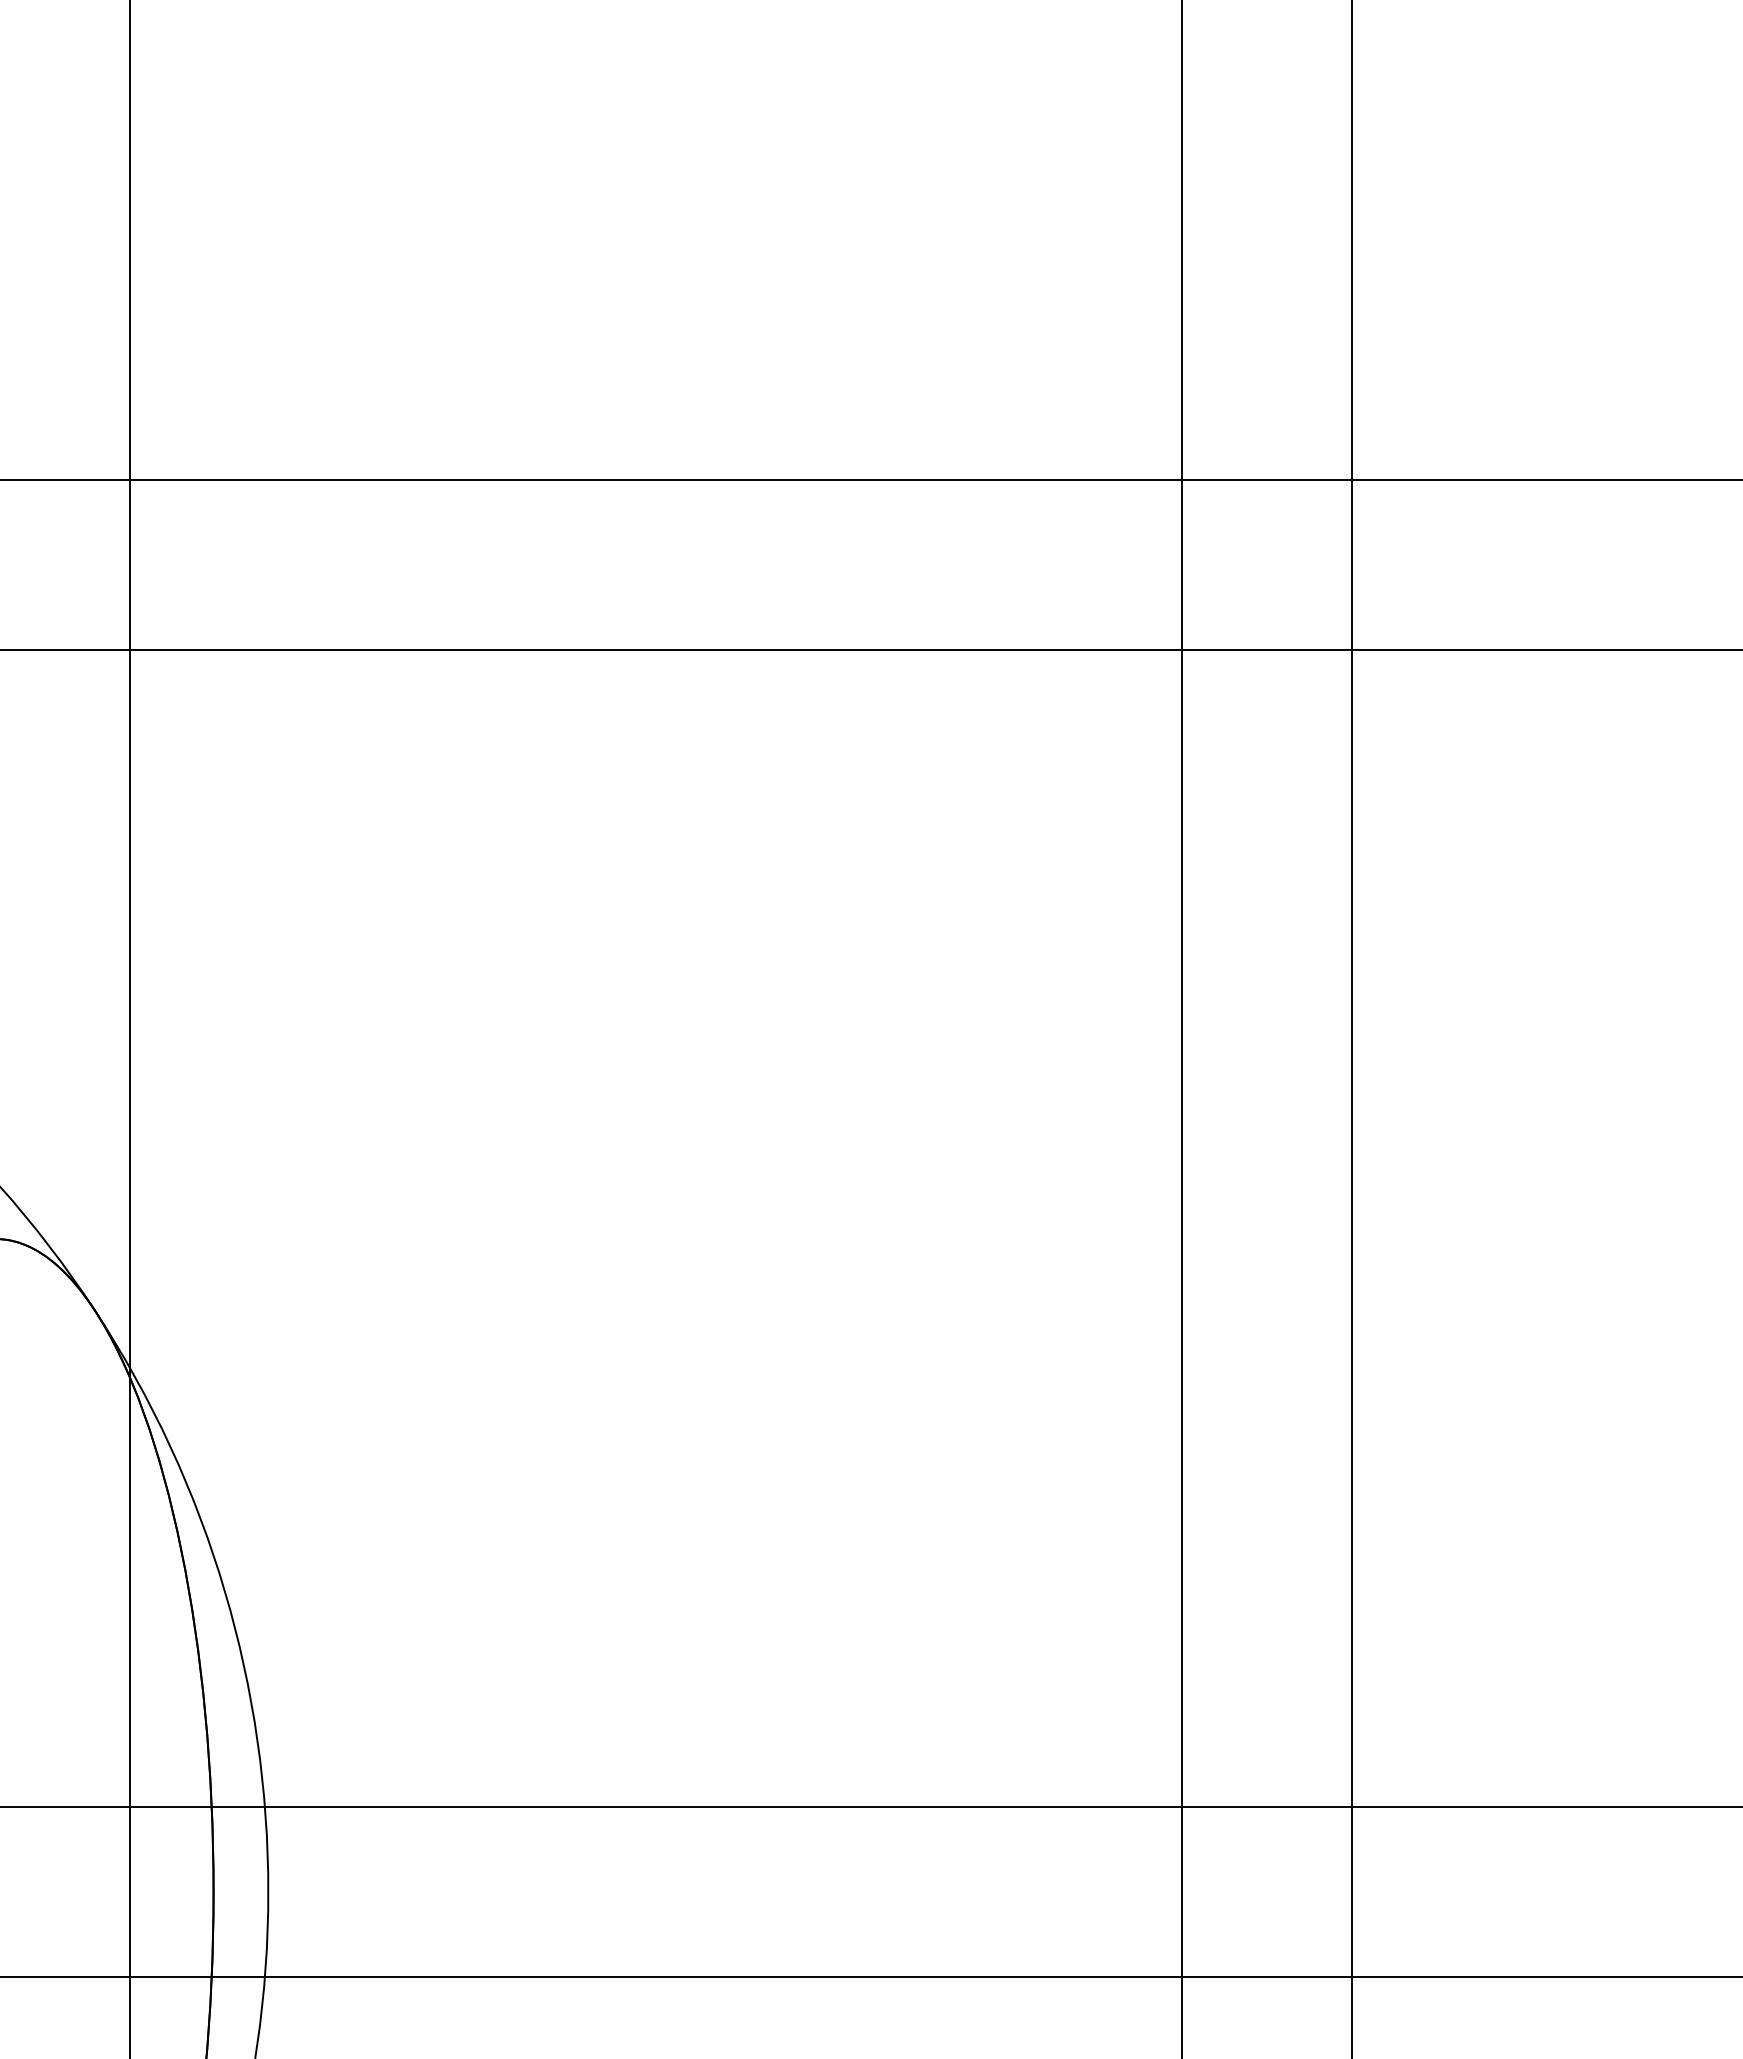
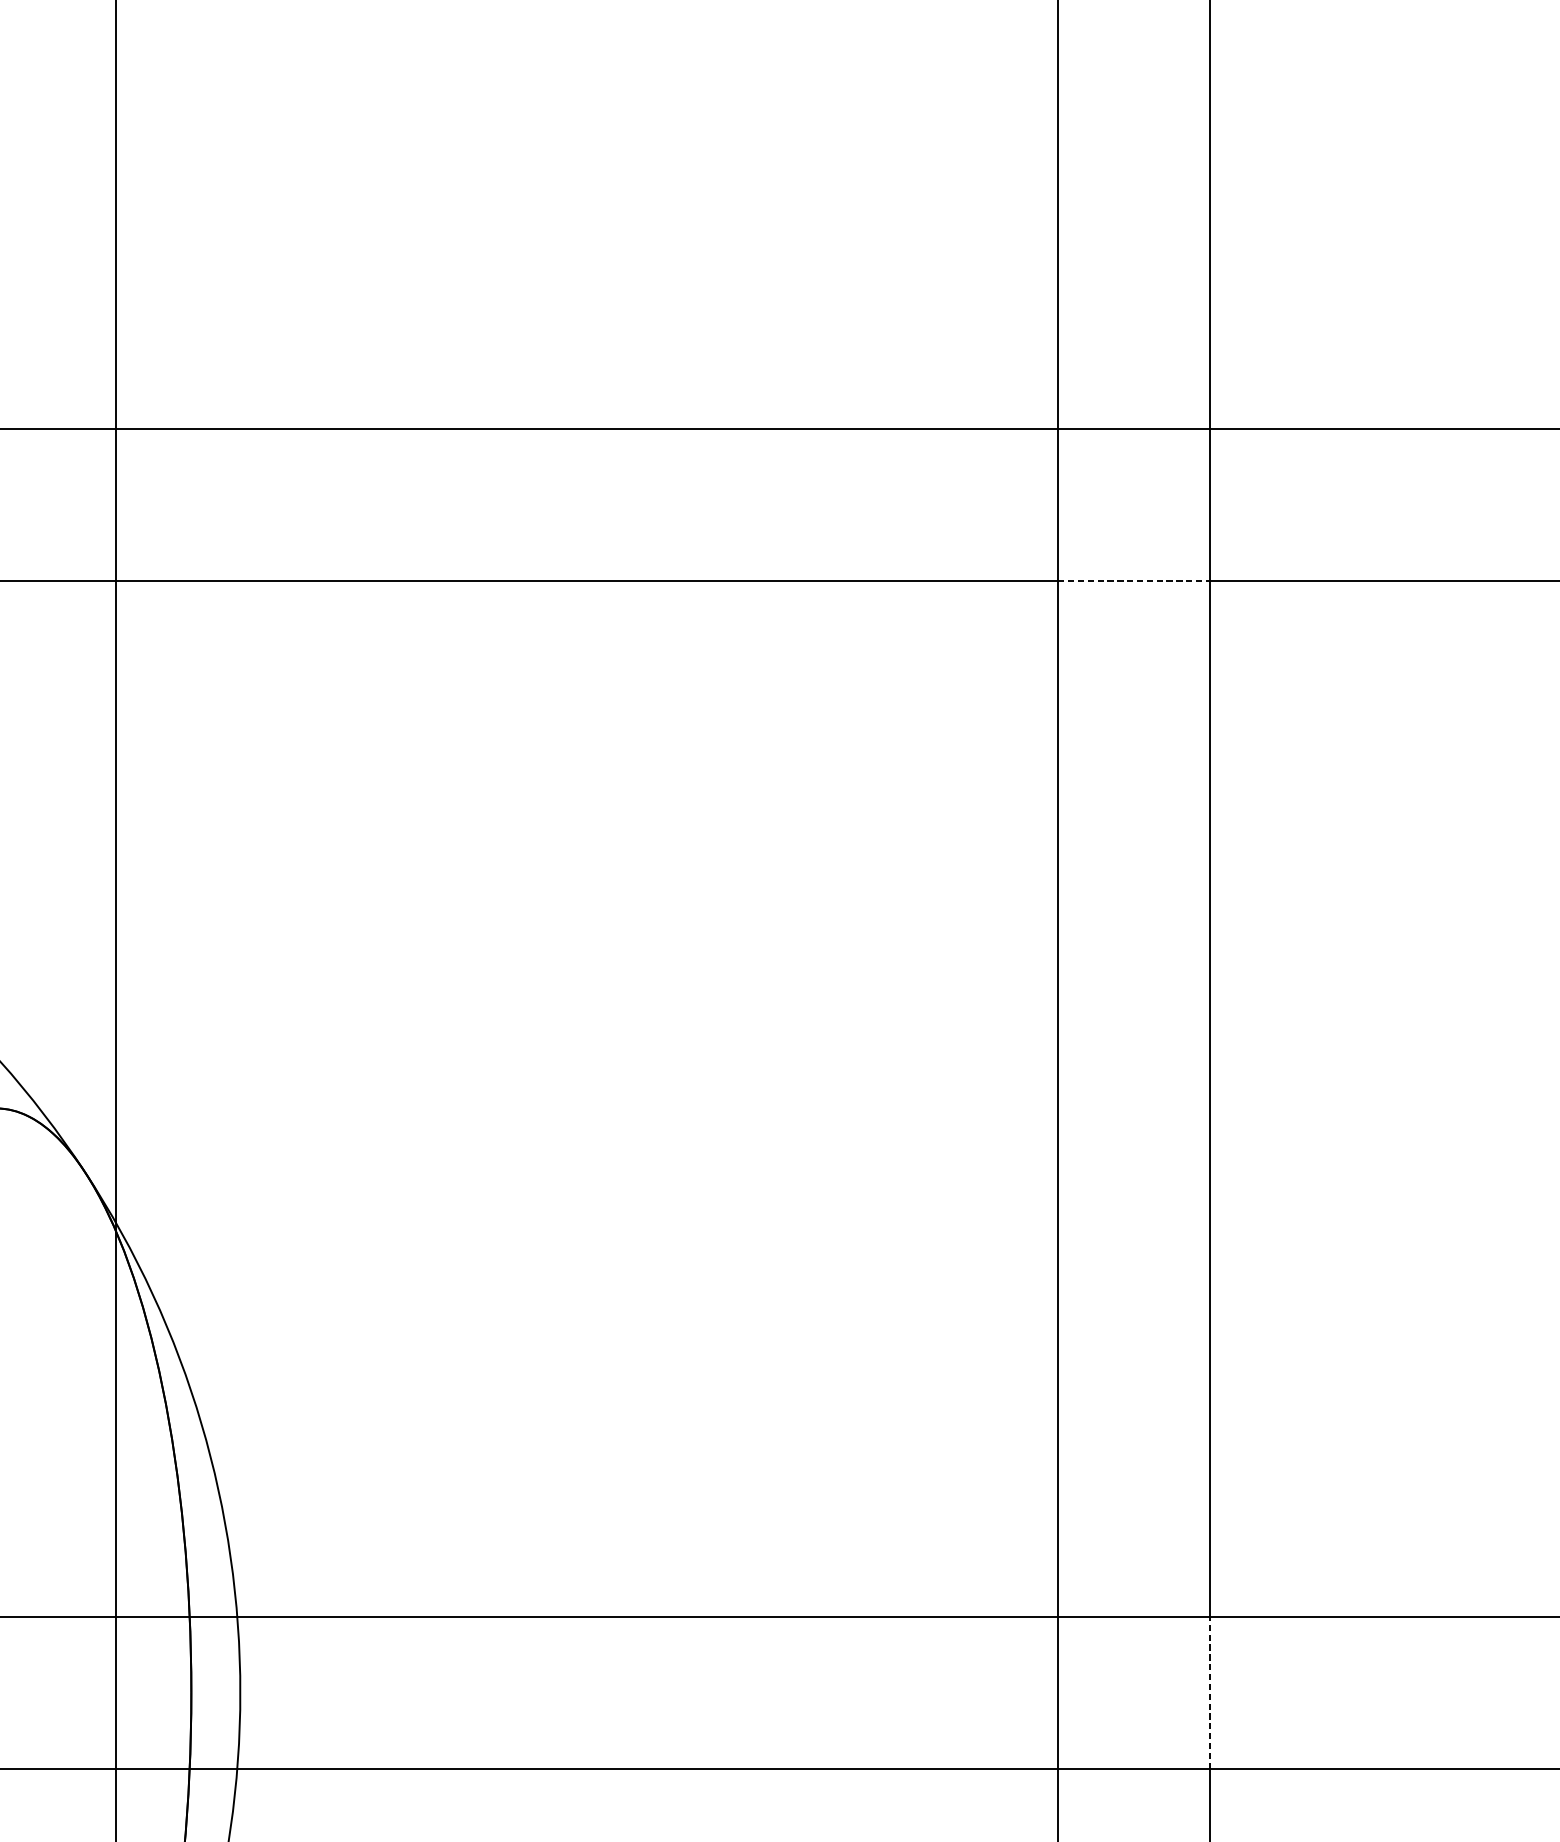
line: (1267, 649) -> (1134, 581), solid -> dashed
line: (1352, 1892) -> (1210, 1693), solid -> dashed

